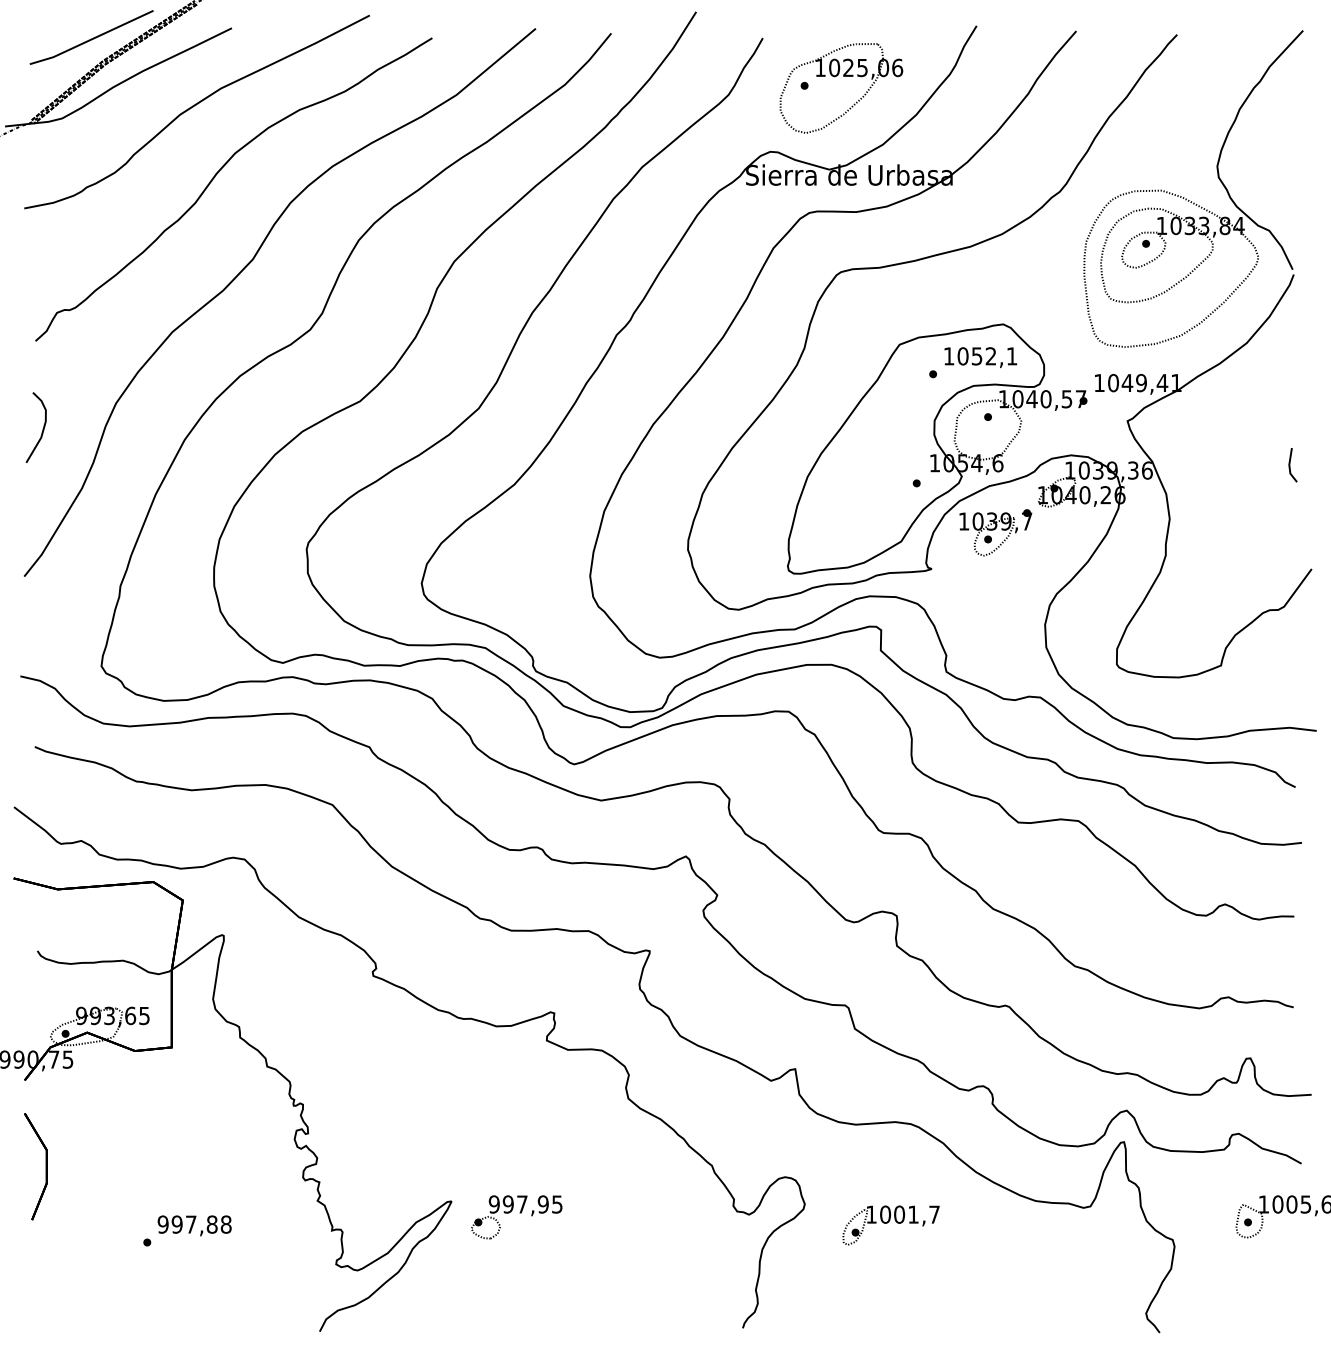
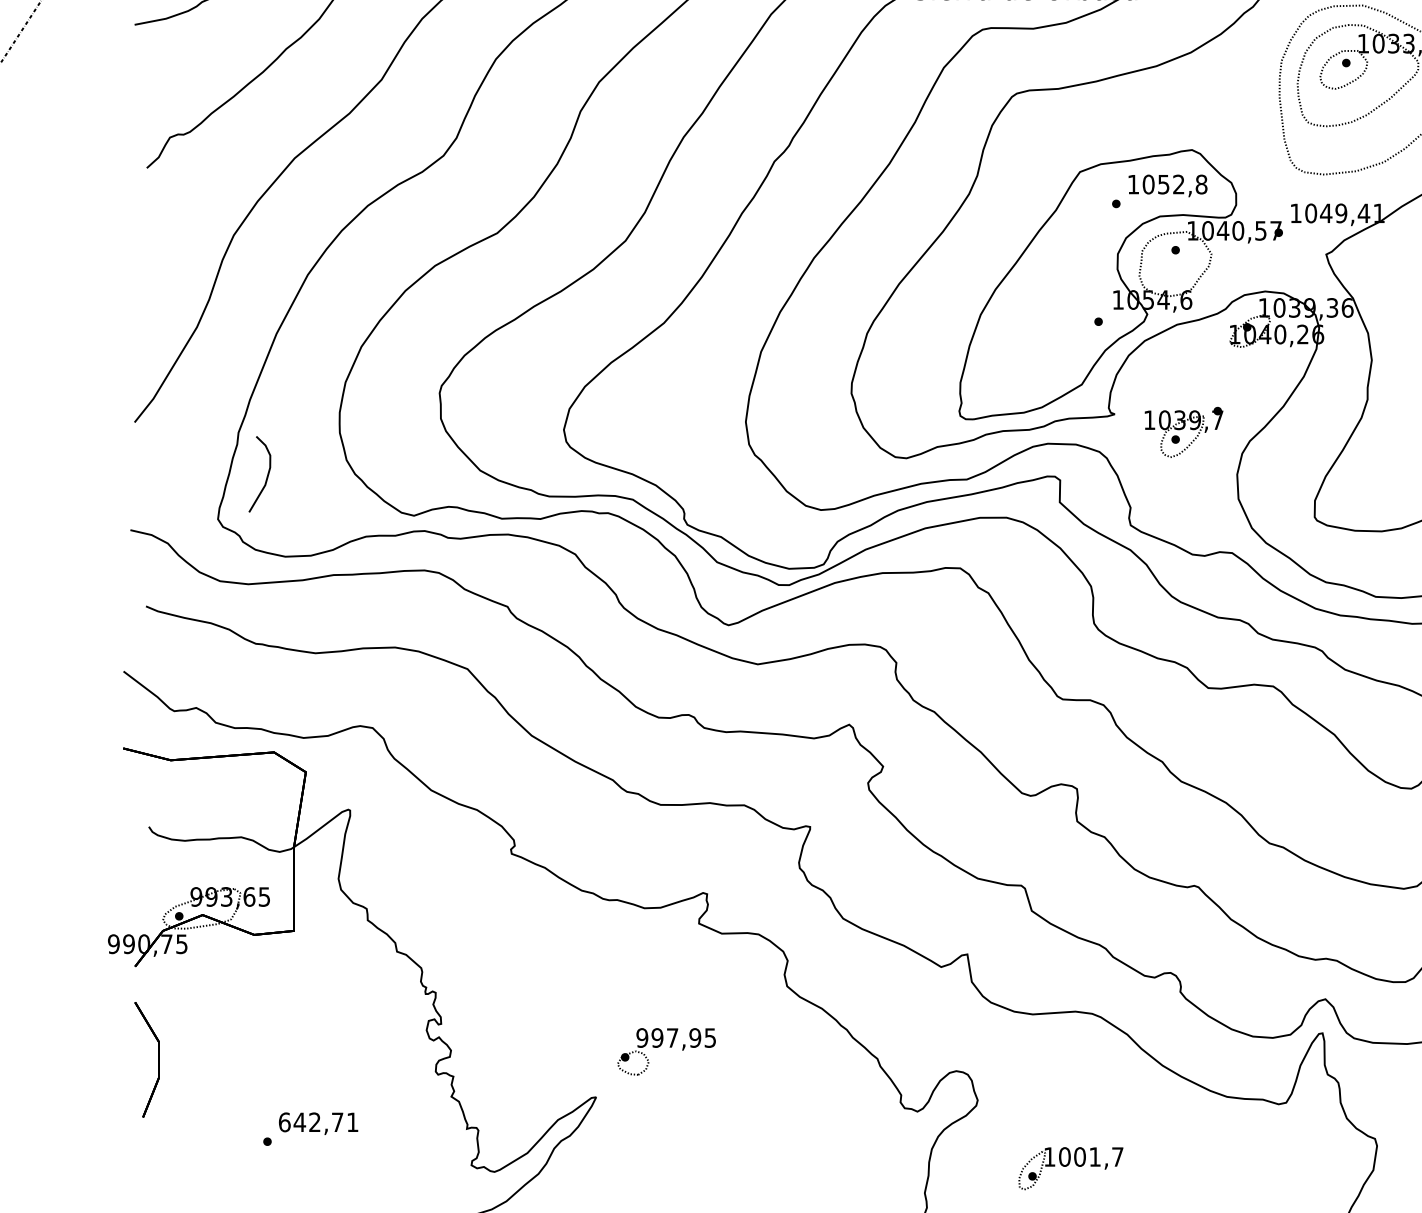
text: (1011, 356) -> (1200, 184), 1052,1 -> 1052,8
curve: (42, 428) -> (266, 475), moved
part: (995, 532) -> (1183, 432), moved
part: (516, 1217) -> (666, 1052), moved
text: (194, 1224) -> (318, 1122), 997,88 -> 642,71
part: (890, 1225) -> (1070, 1168), moved

